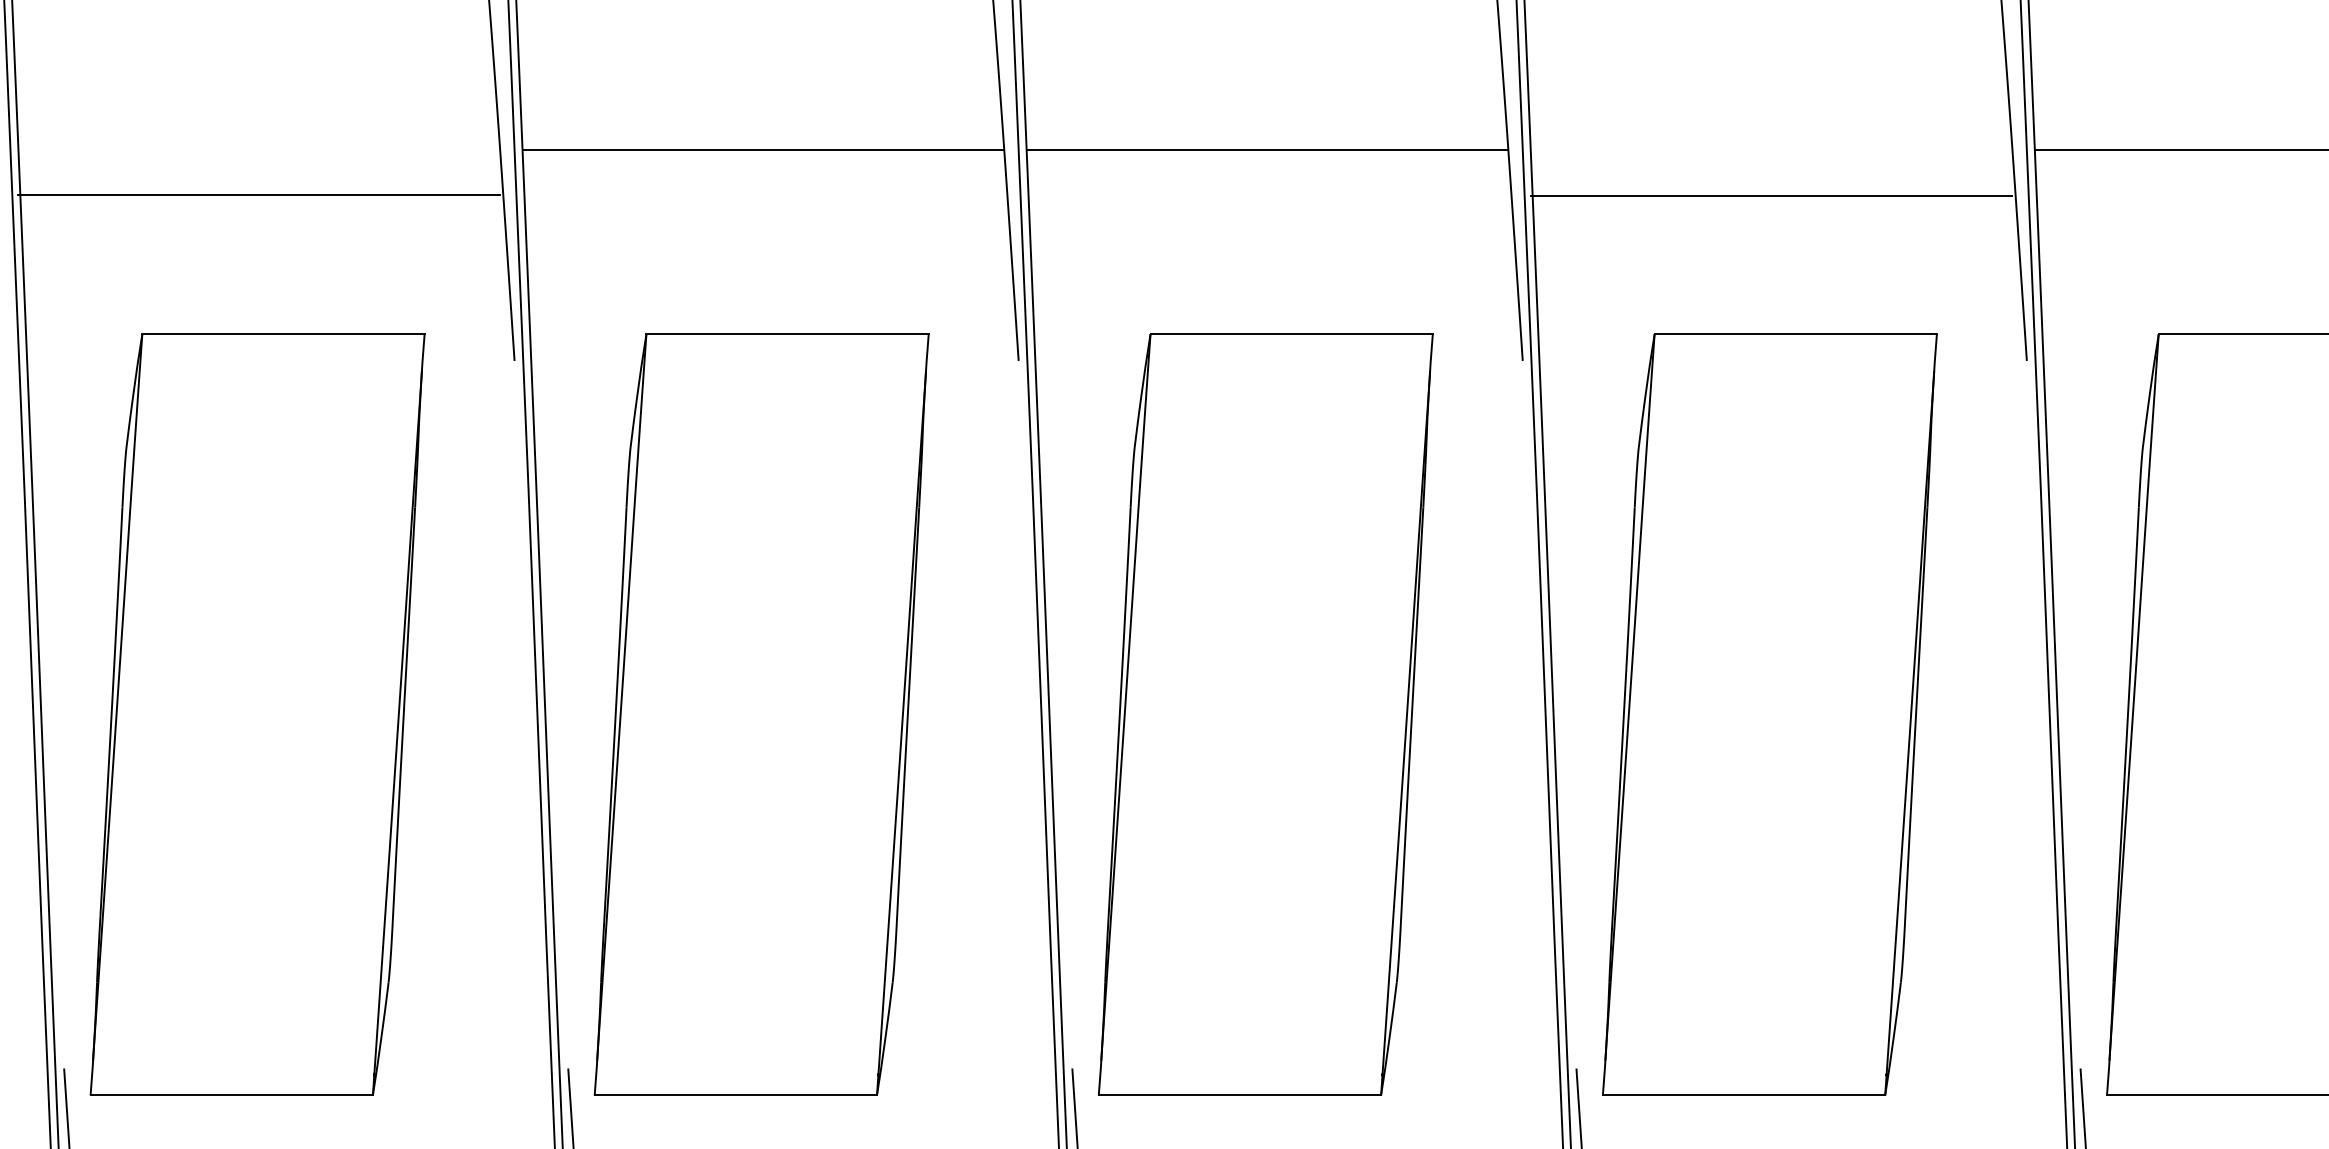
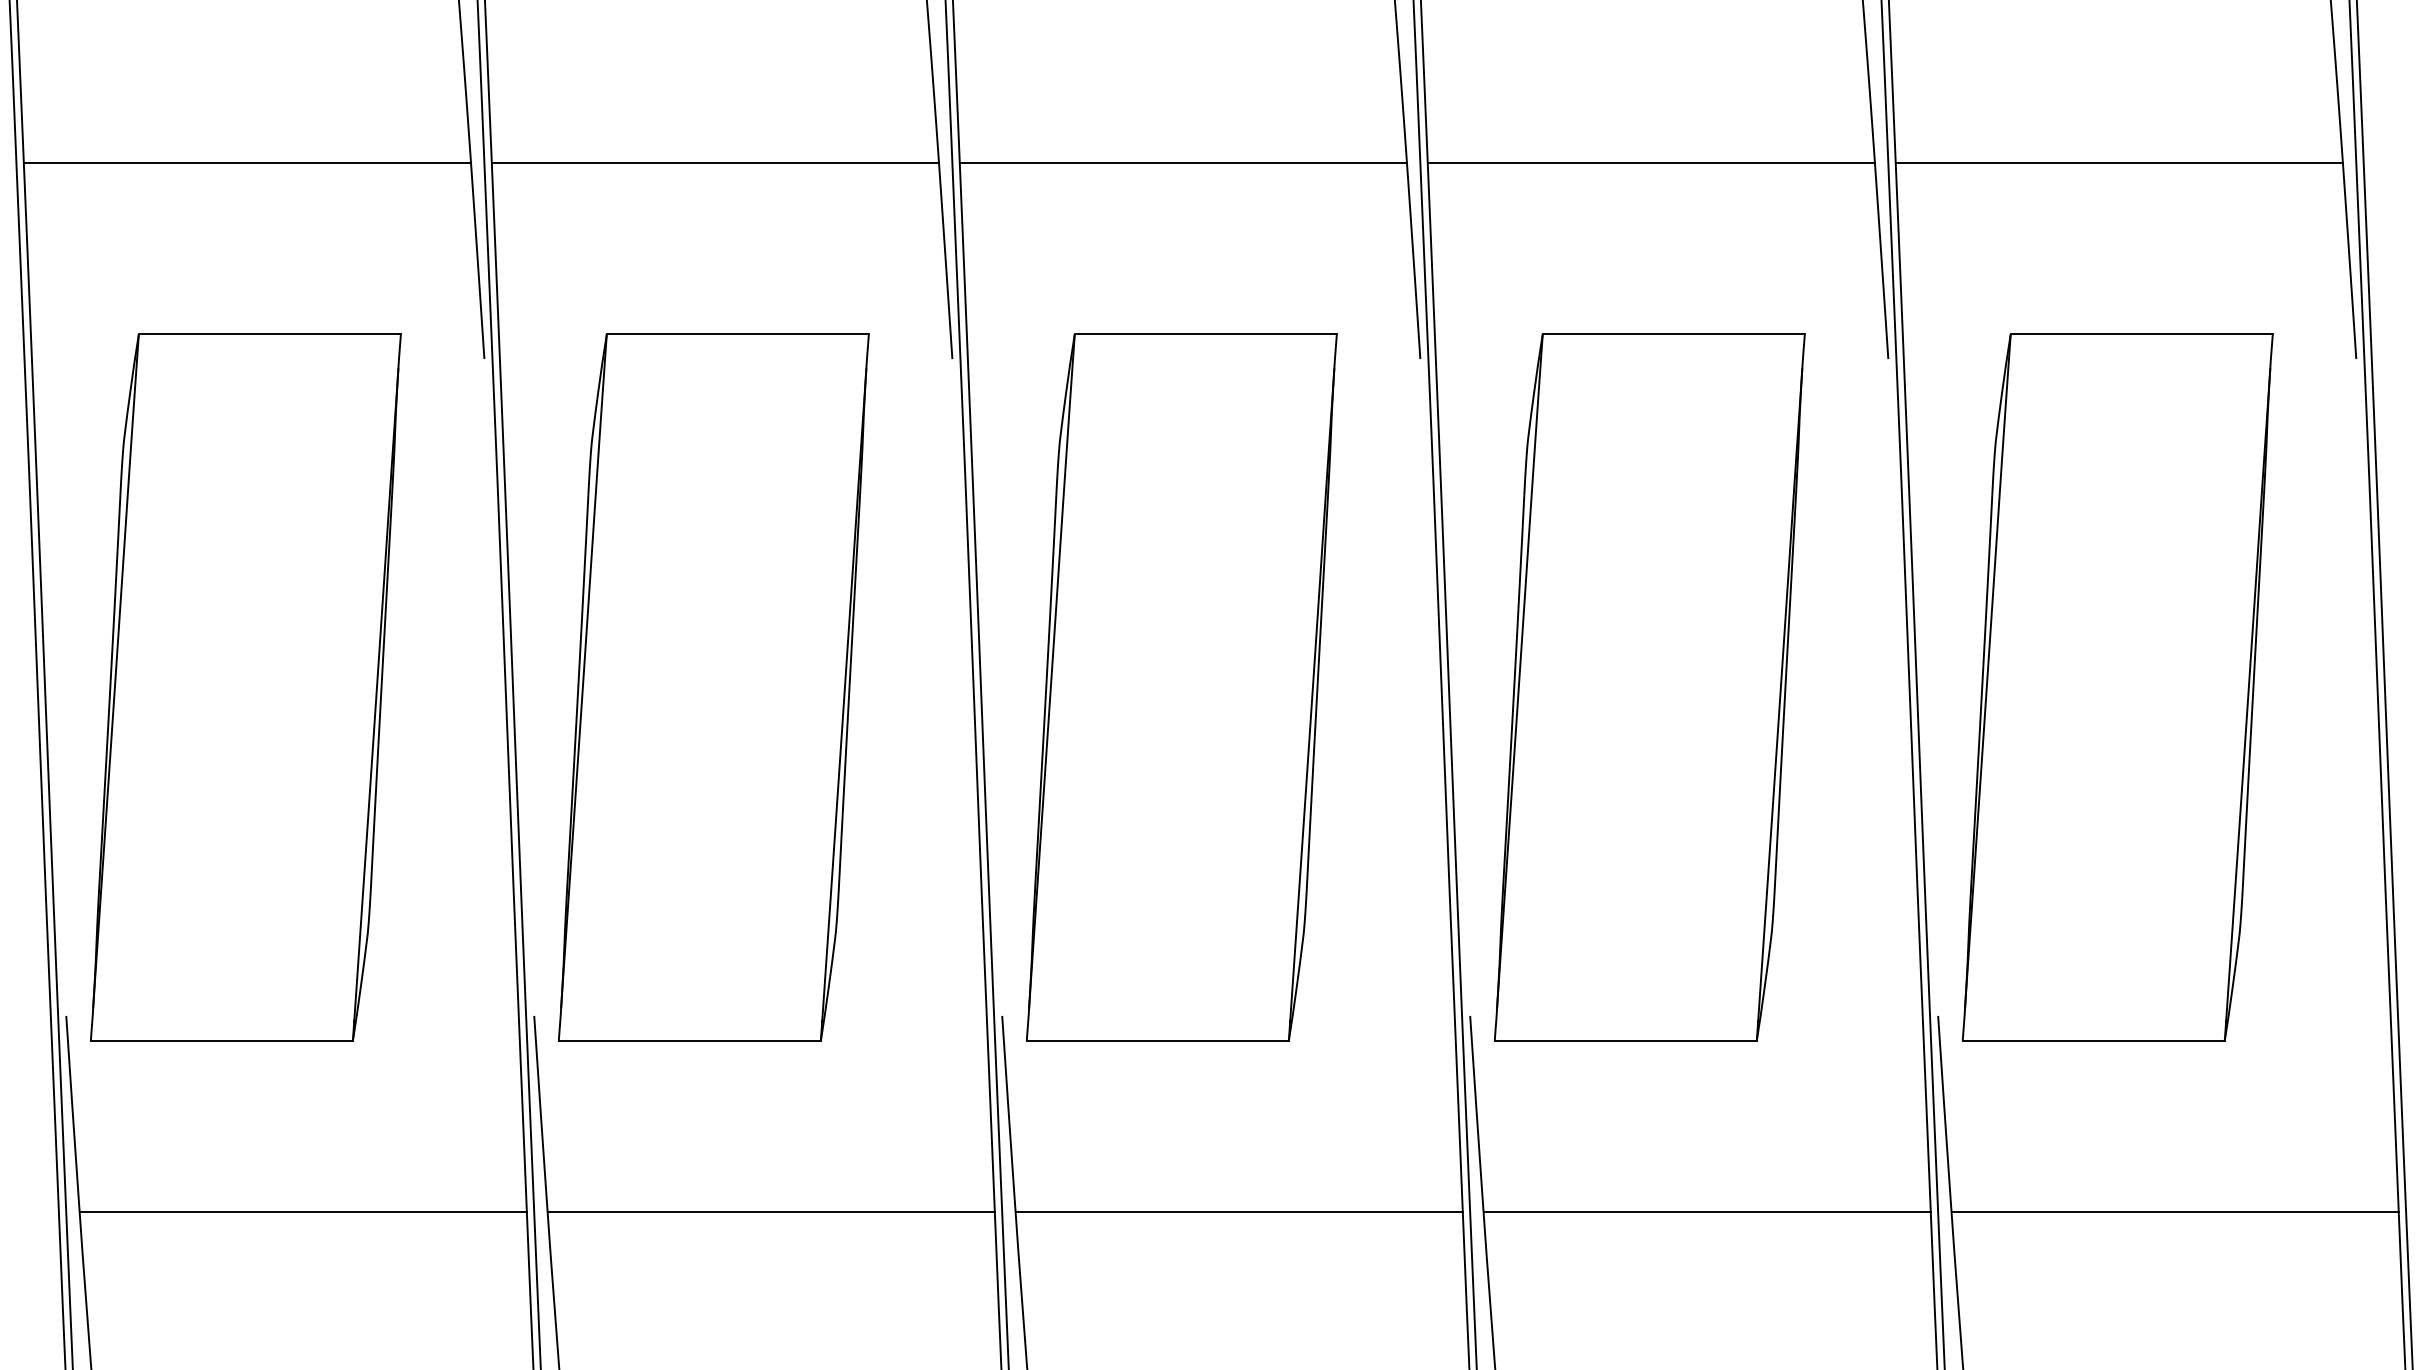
line: (259, 195) -> (247, 163), moved
line: (1770, 196) -> (1650, 163), moved

